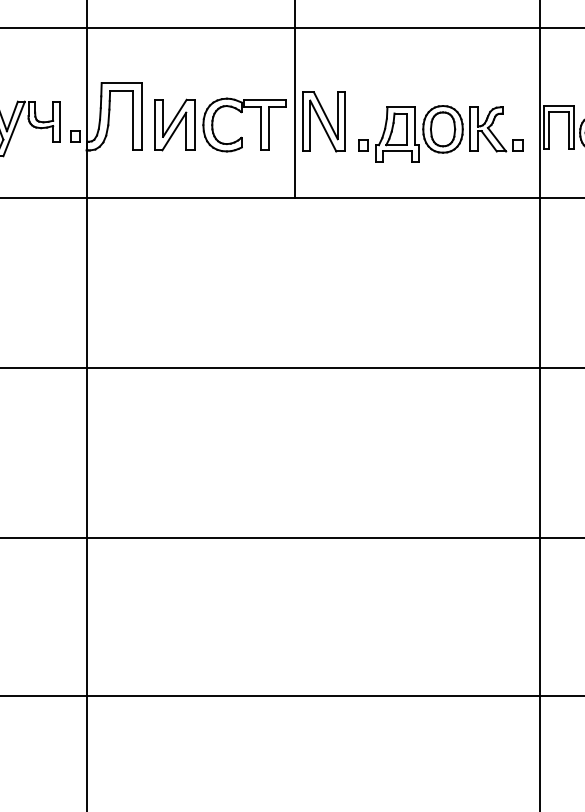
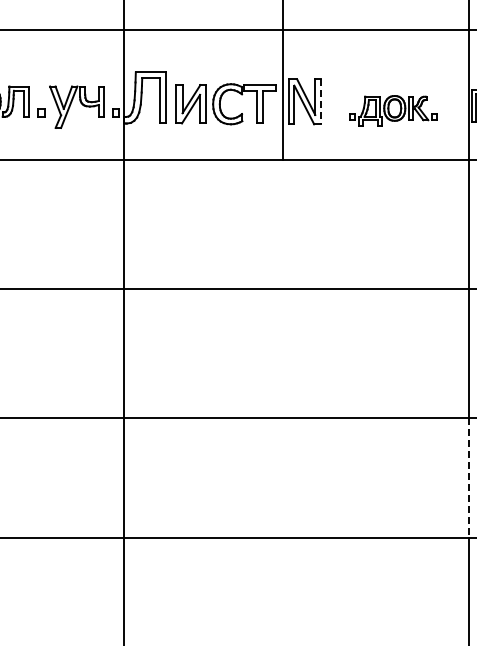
line: (344, 122) -> (320, 102), solid -> dashed
part: (440, 133) -> (393, 110), size x0.7
line: (539, 617) -> (468, 478), solid -> dashed

